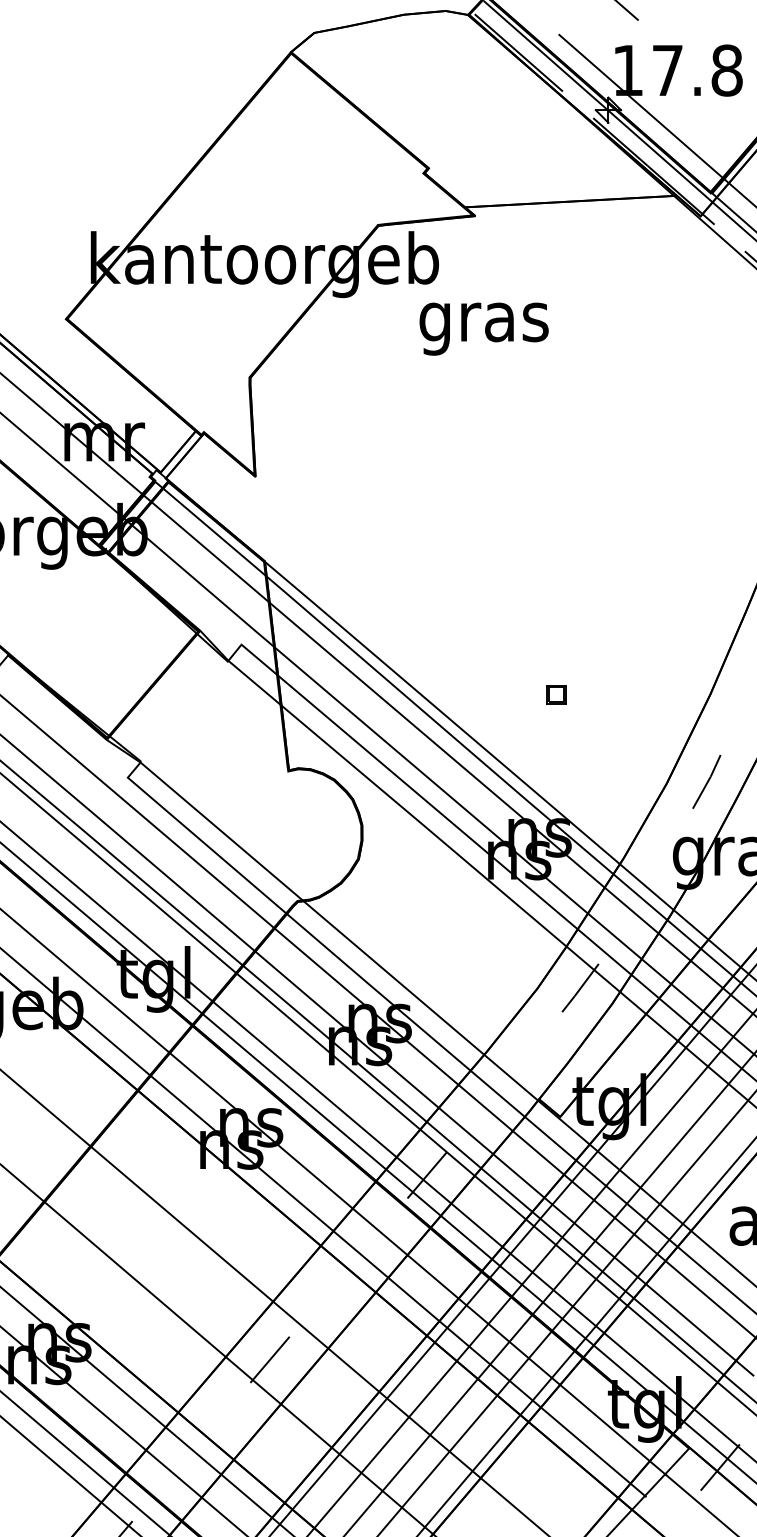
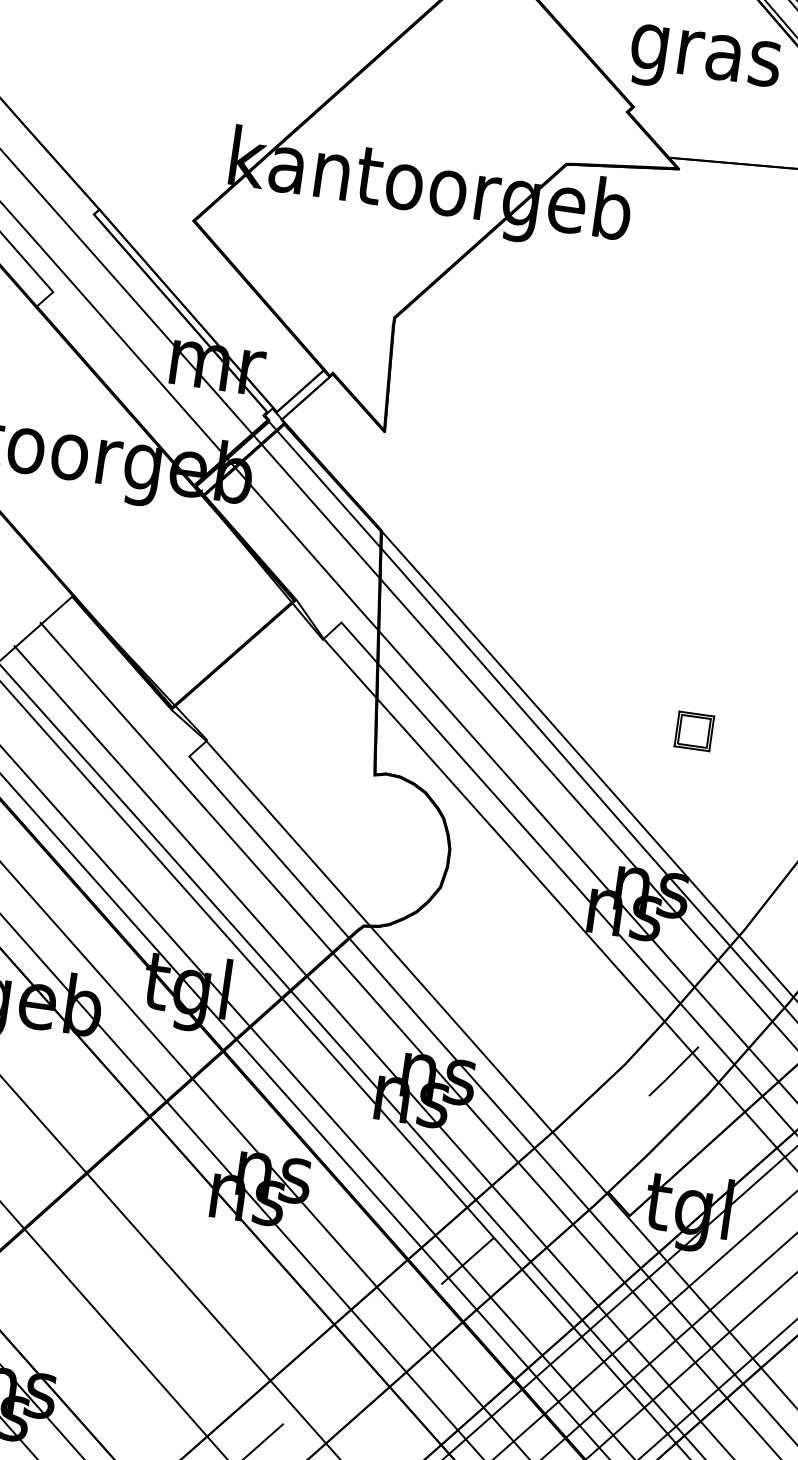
text: (483, 328) -> (704, 62), moved
part: (556, 694) -> (694, 731), size x1.67

